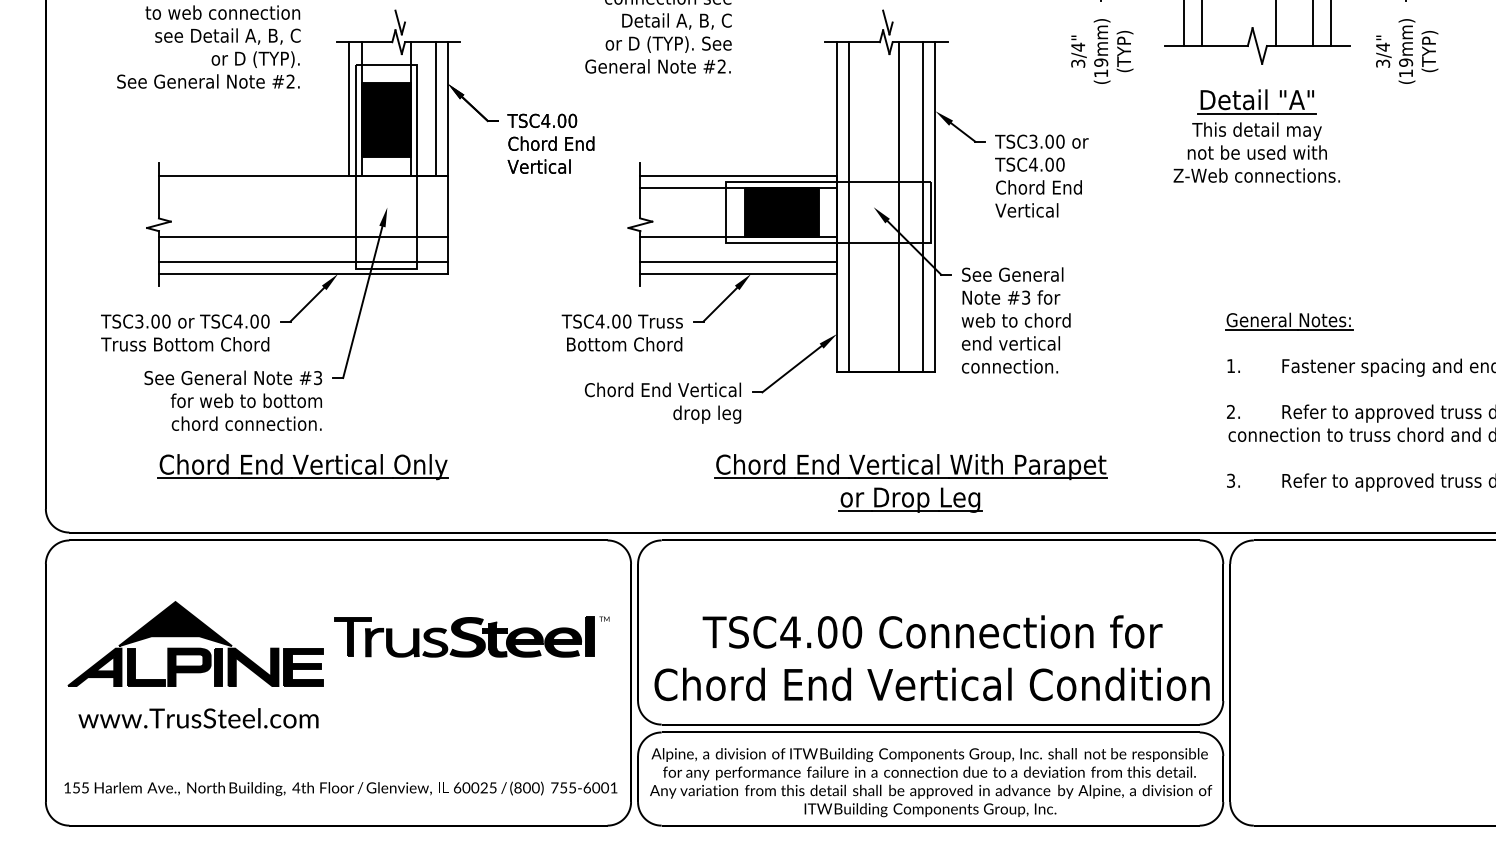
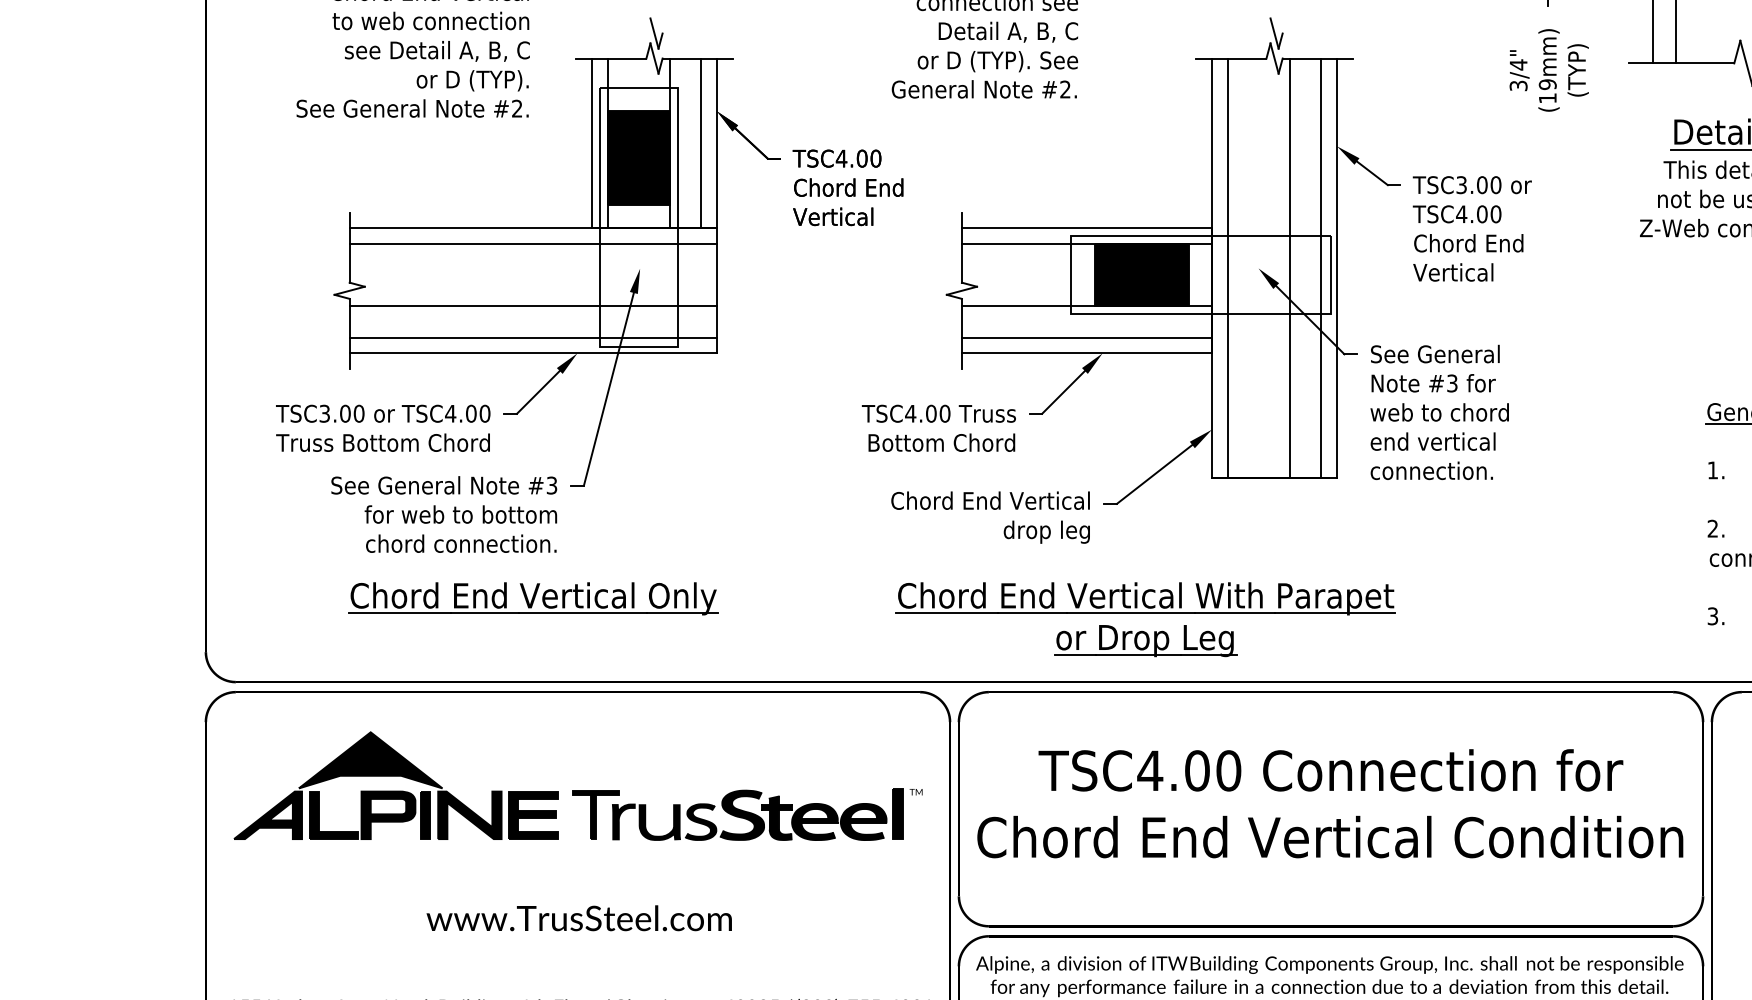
line: (302, 187) -> (532, 243), added
part: (910, 483) -> (1145, 619), moved
part: (195, 643) -> (396, 785), moved
text: (931, 658) -> (1329, 804), moved
text: (198, 718) -> (579, 918), moved

